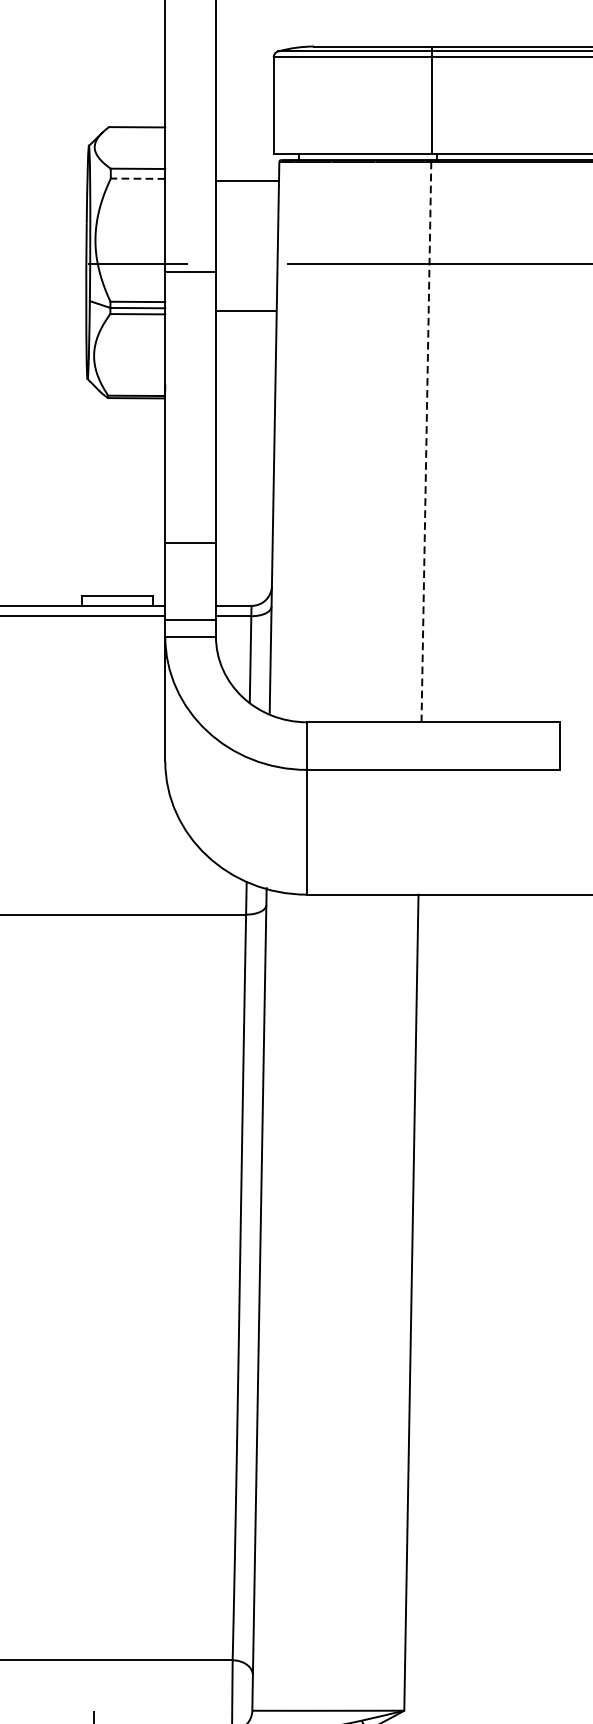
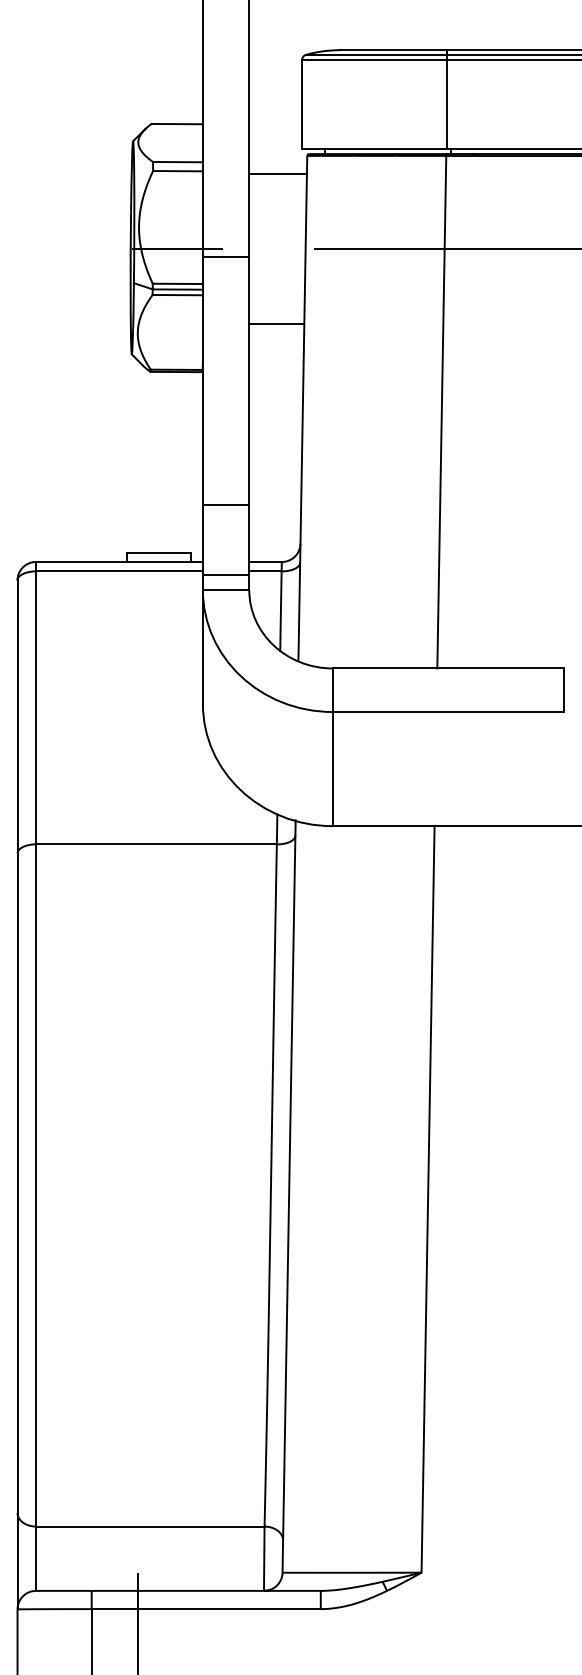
line: (138, 179) -> (178, 171), dashed -> solid
line: (245, 310) -> (276, 323), moved
line: (426, 441) -> (441, 411), dashed -> solid

